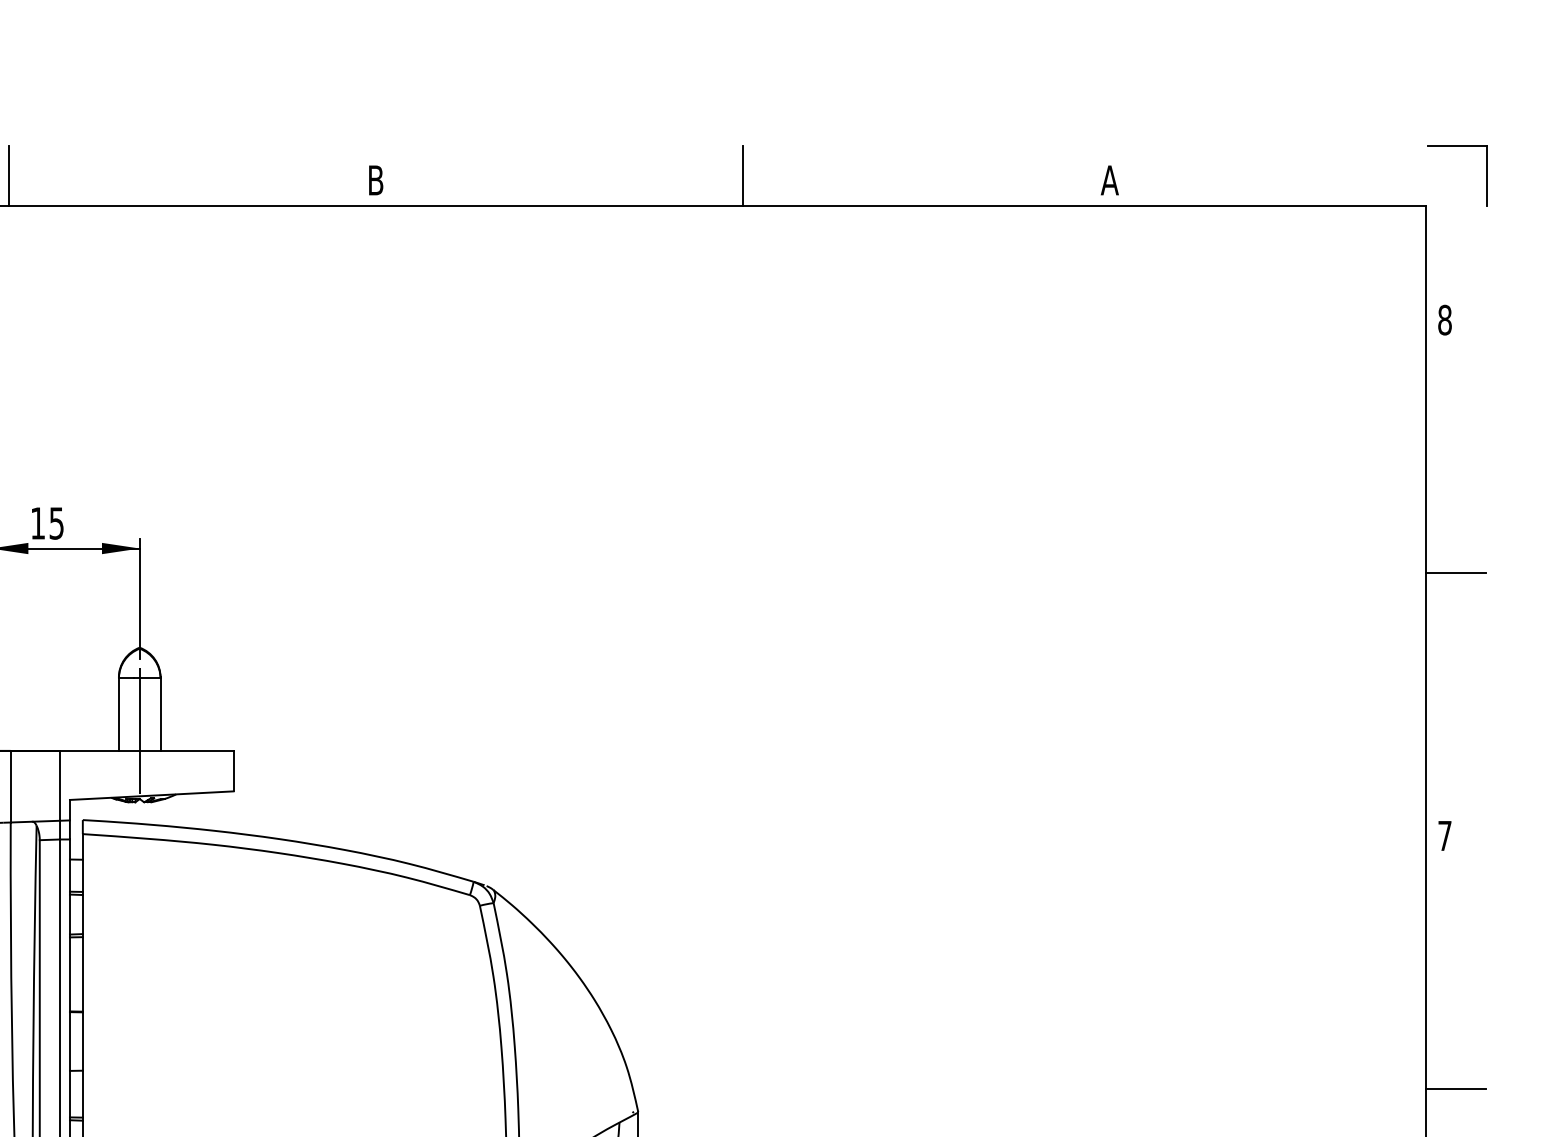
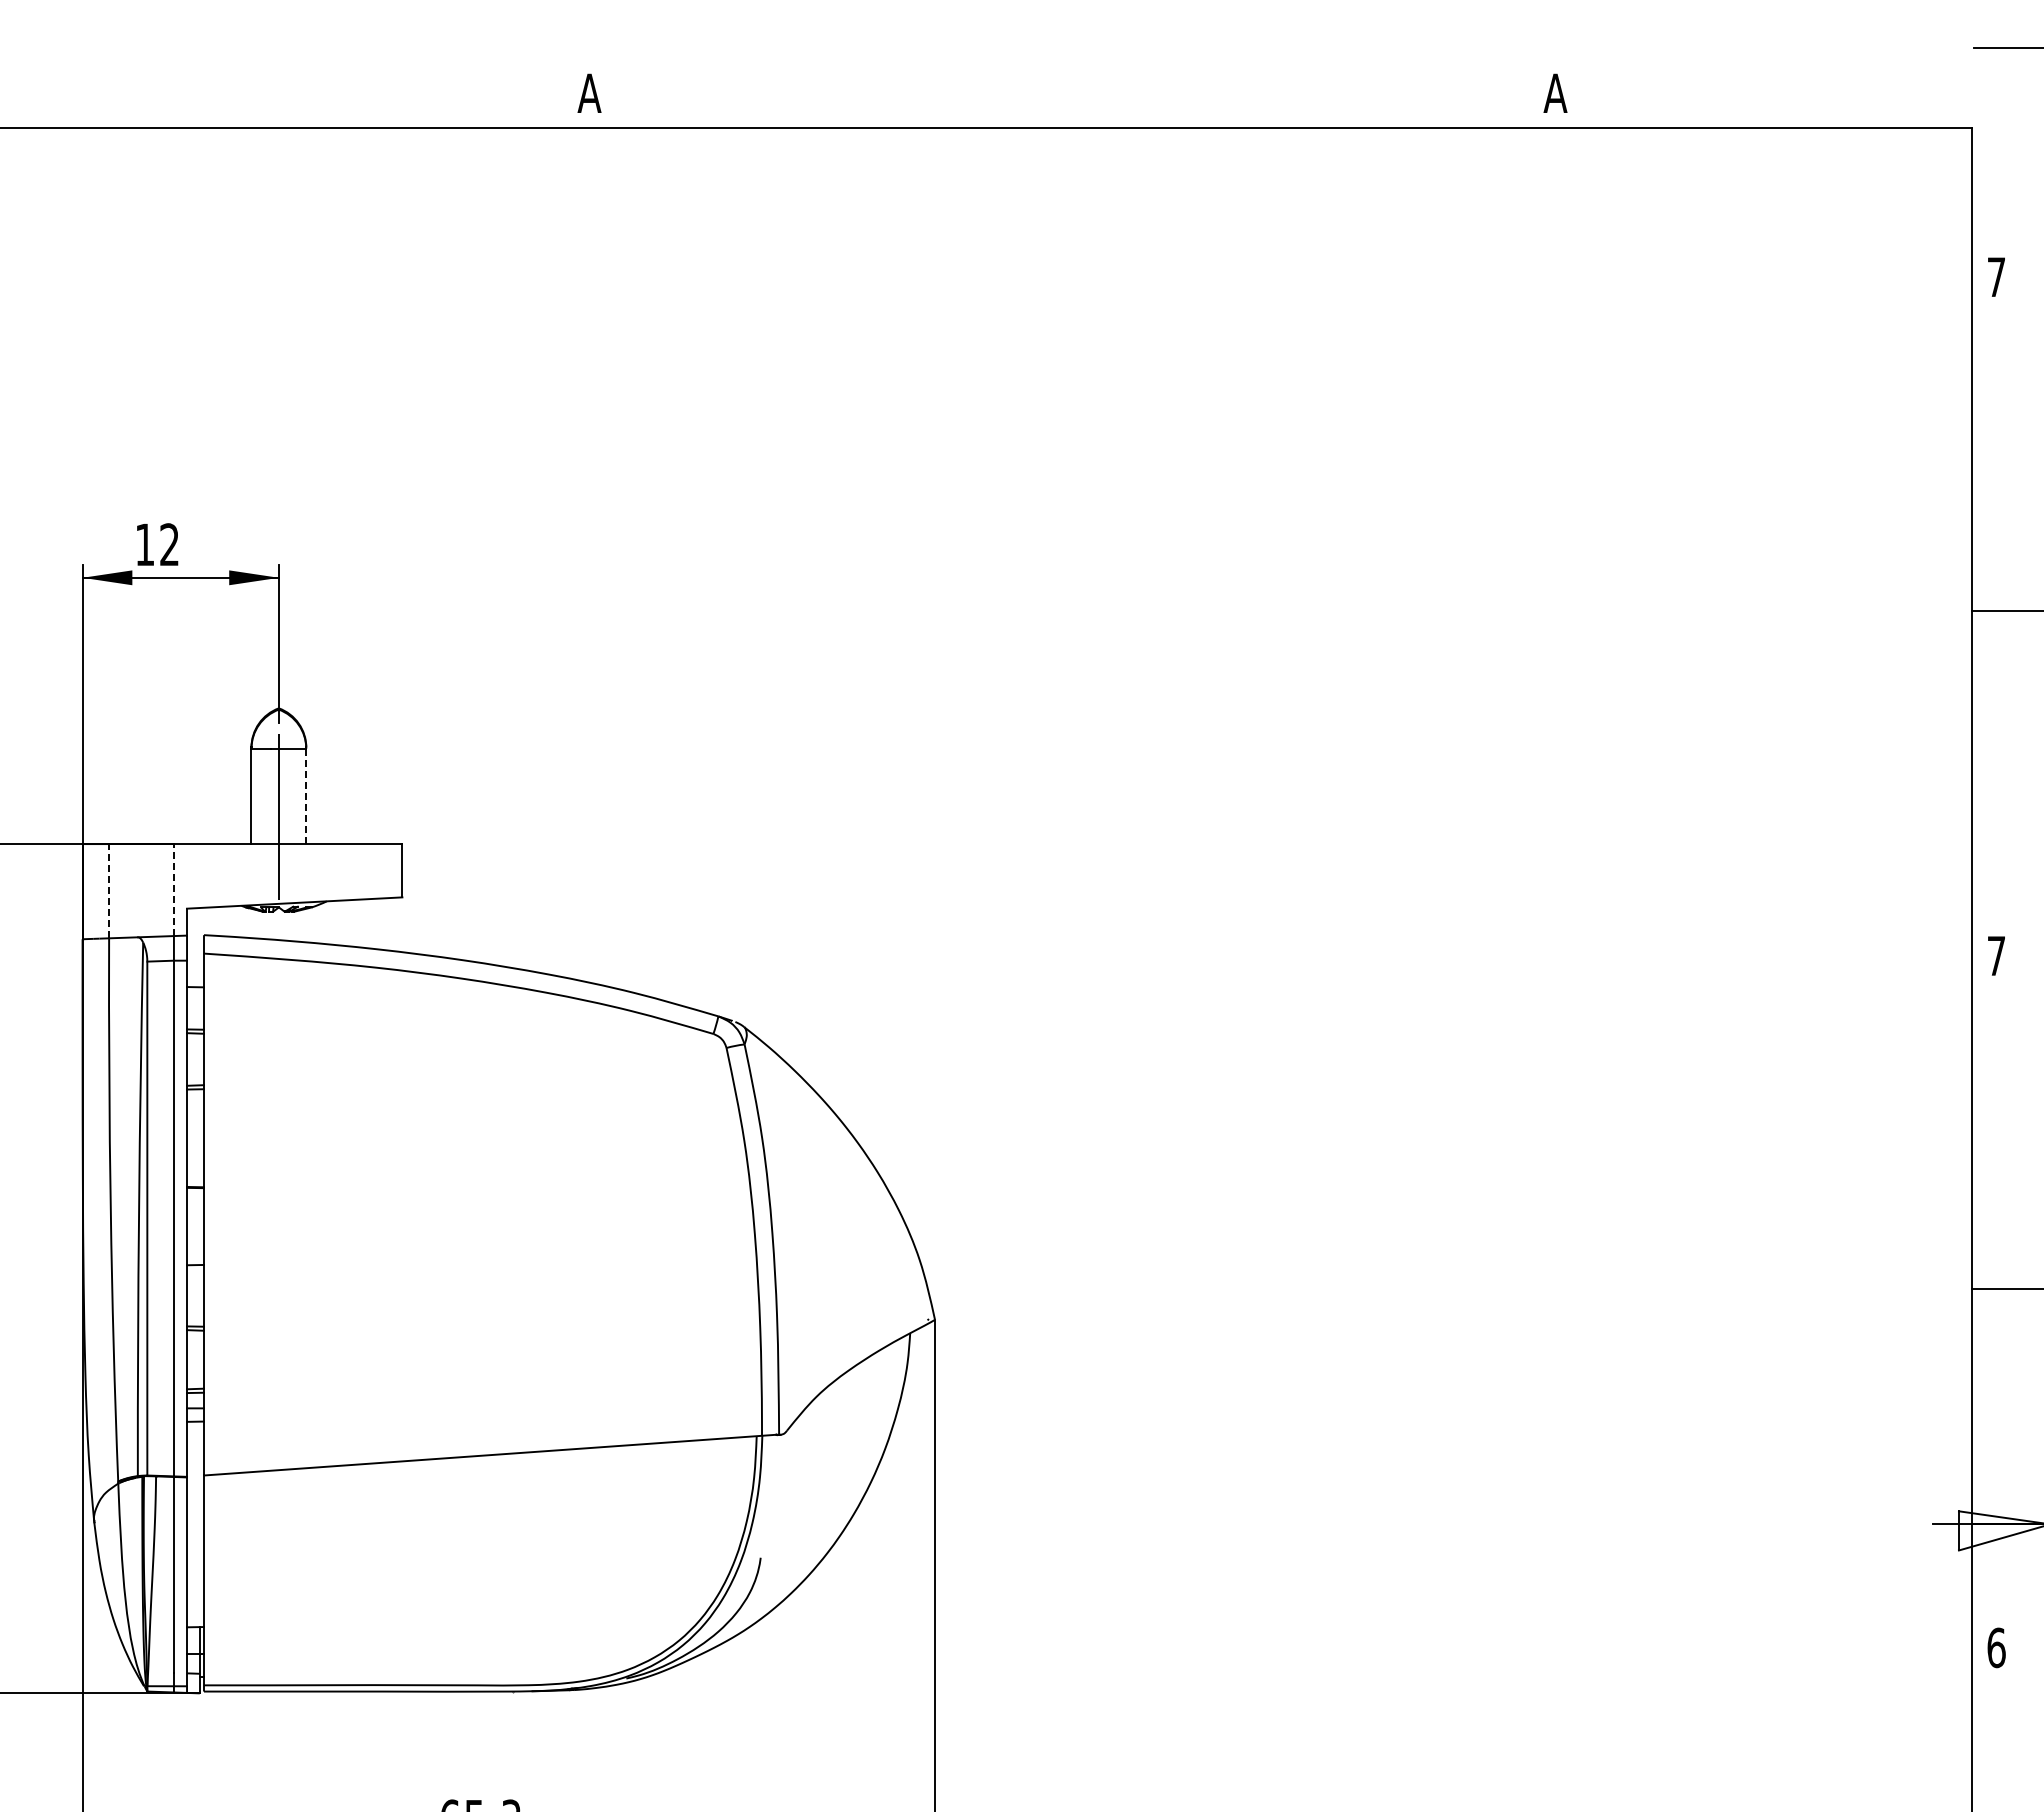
line: (9, 175) -> (107, 87), removed
line: (743, 175) -> (1073, 87), removed
text: (375, 179) -> (589, 92), B -> A
text: (1444, 320) -> (1996, 277), 8 -> 7
text: (56, 523) -> (169, 544), 15 -> 12
line: (160, 714) -> (306, 796), solid -> dashed
line: (10, 786) -> (108, 890), solid -> dashed
line: (59, 786) -> (173, 890), solid -> dashed

